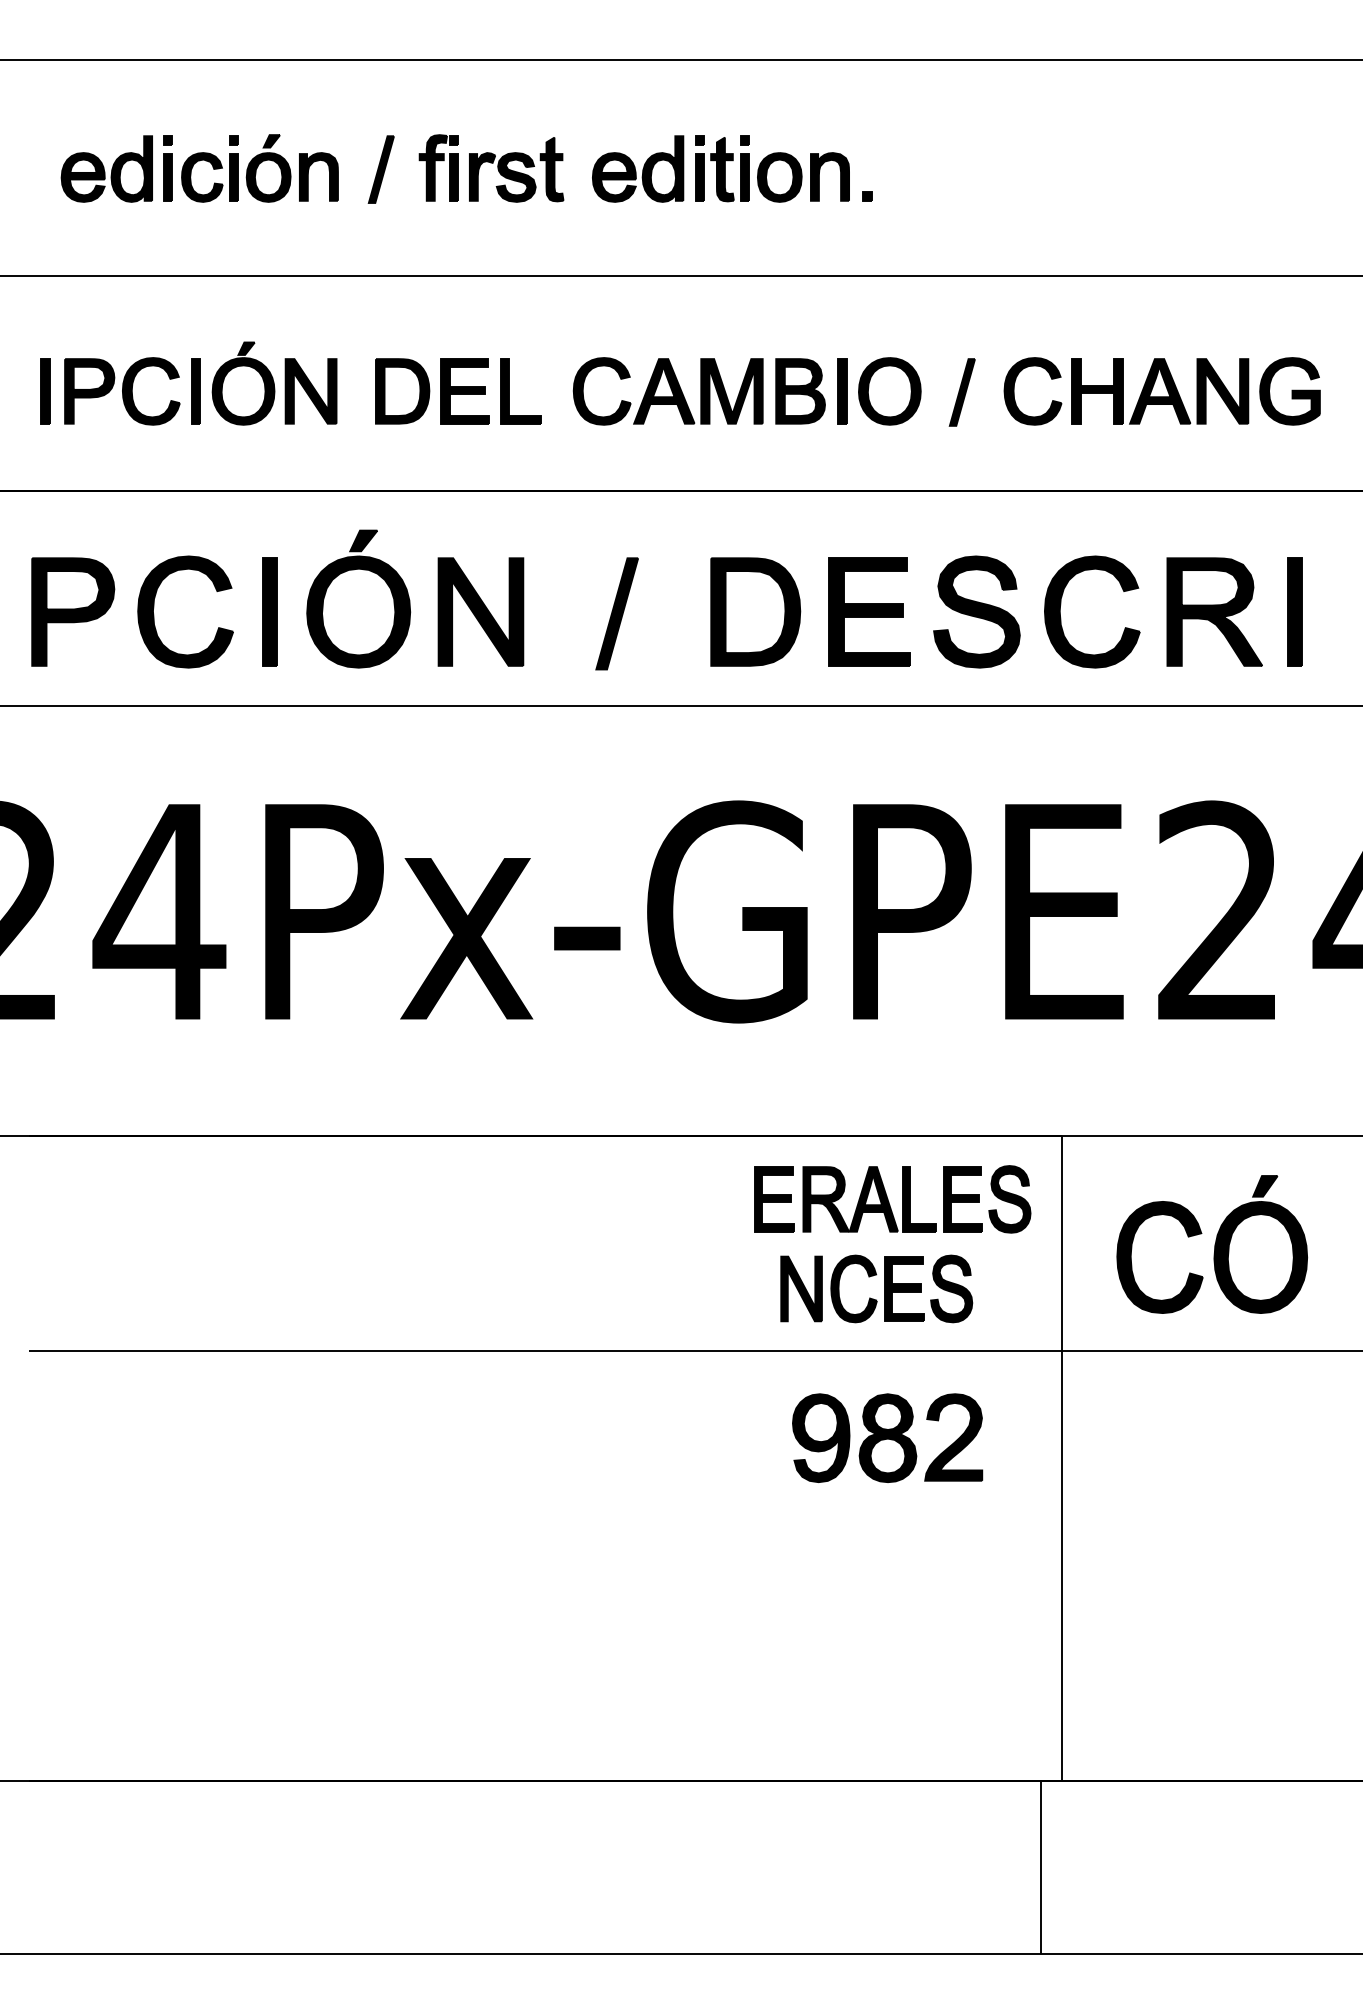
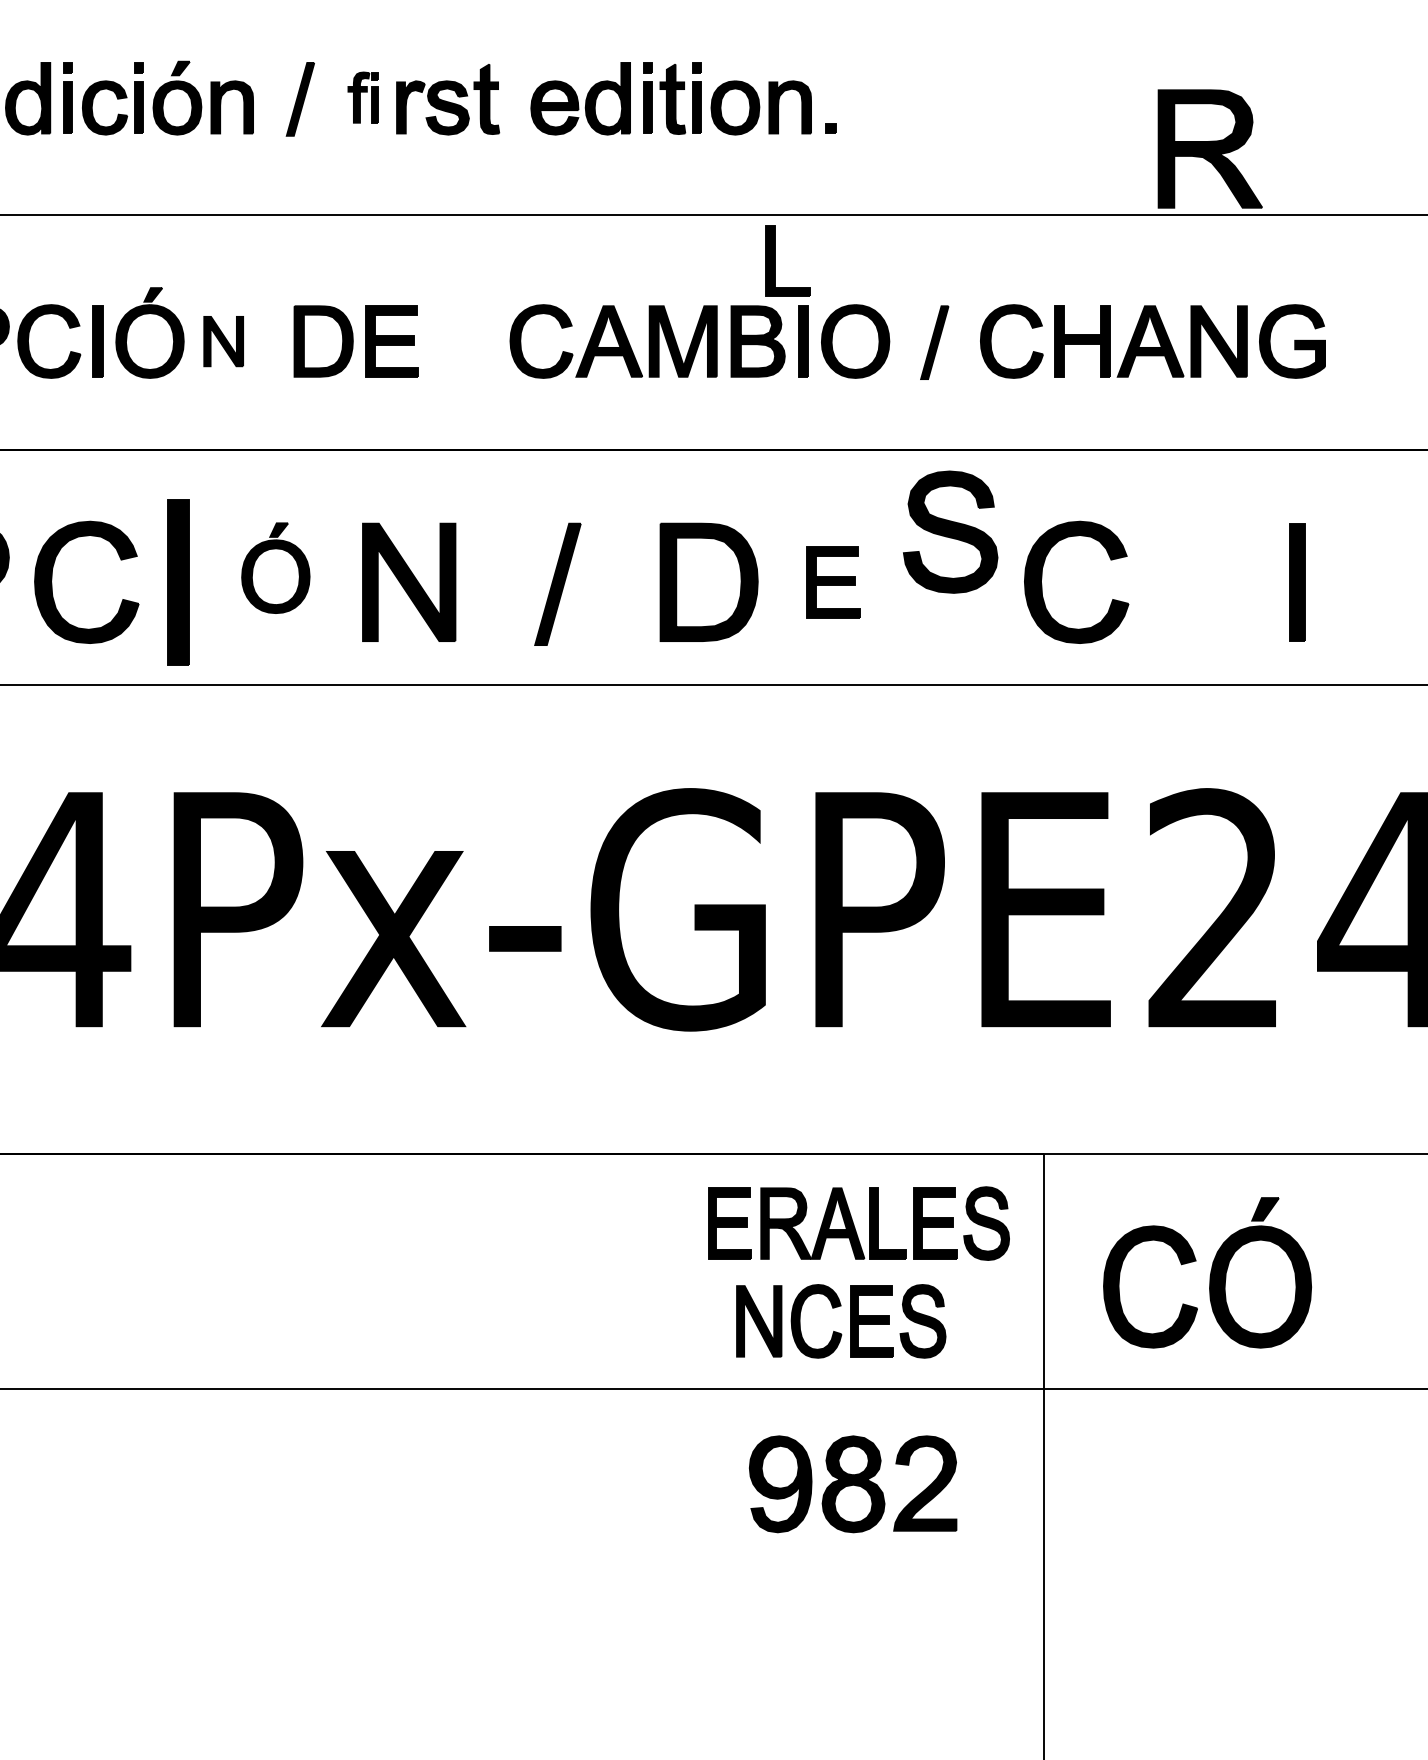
part: (438, 167) -> (362, 97), size x0.7
part: (310, 391) -> (223, 341), size x0.7
part: (509, 391) -> (775, 260), moved
part: (358, 598) -> (275, 567), size x0.6
part: (269, 611) -> (178, 581), size x1.4
part: (869, 611) -> (833, 581), size x0.6
part: (976, 611) -> (950, 531), moved
part: (1214, 611) -> (1210, 148), moved

